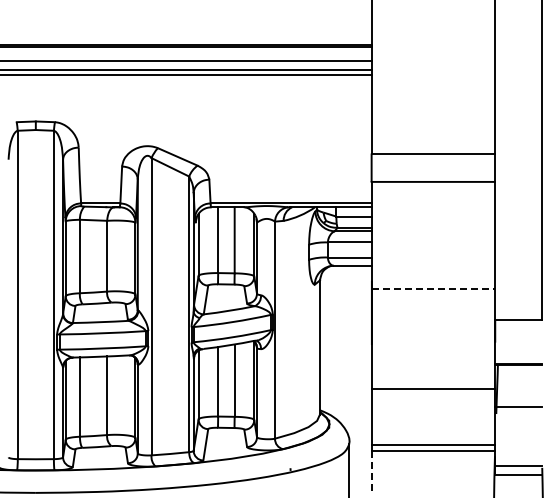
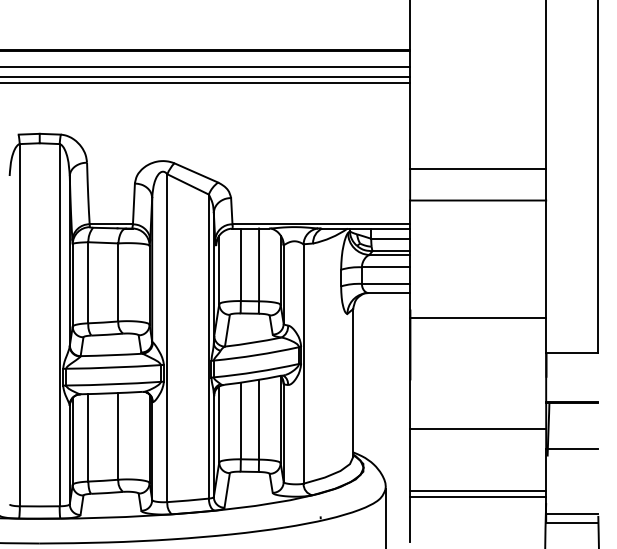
line: (433, 288) -> (478, 318), dashed -> solid
line: (371, 470) -> (409, 518), dashed -> solid

